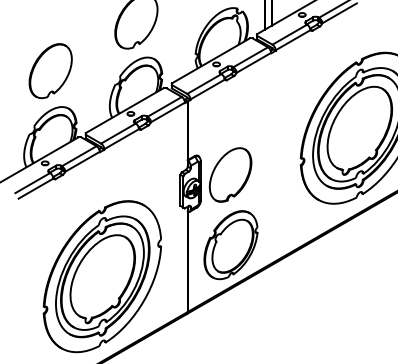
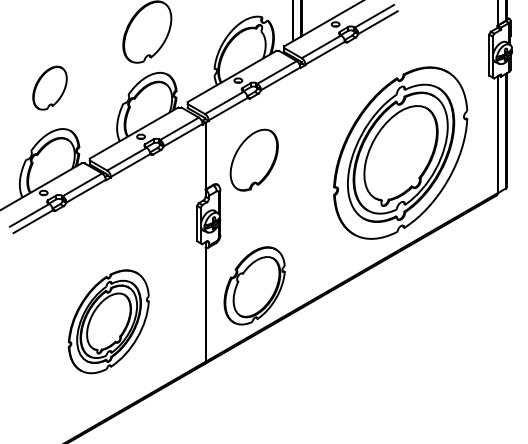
part: (50, 70) -> (49, 87), size x0.7
part: (229, 174) -> (253, 159), moved
part: (102, 276) -> (108, 321), size x0.6

